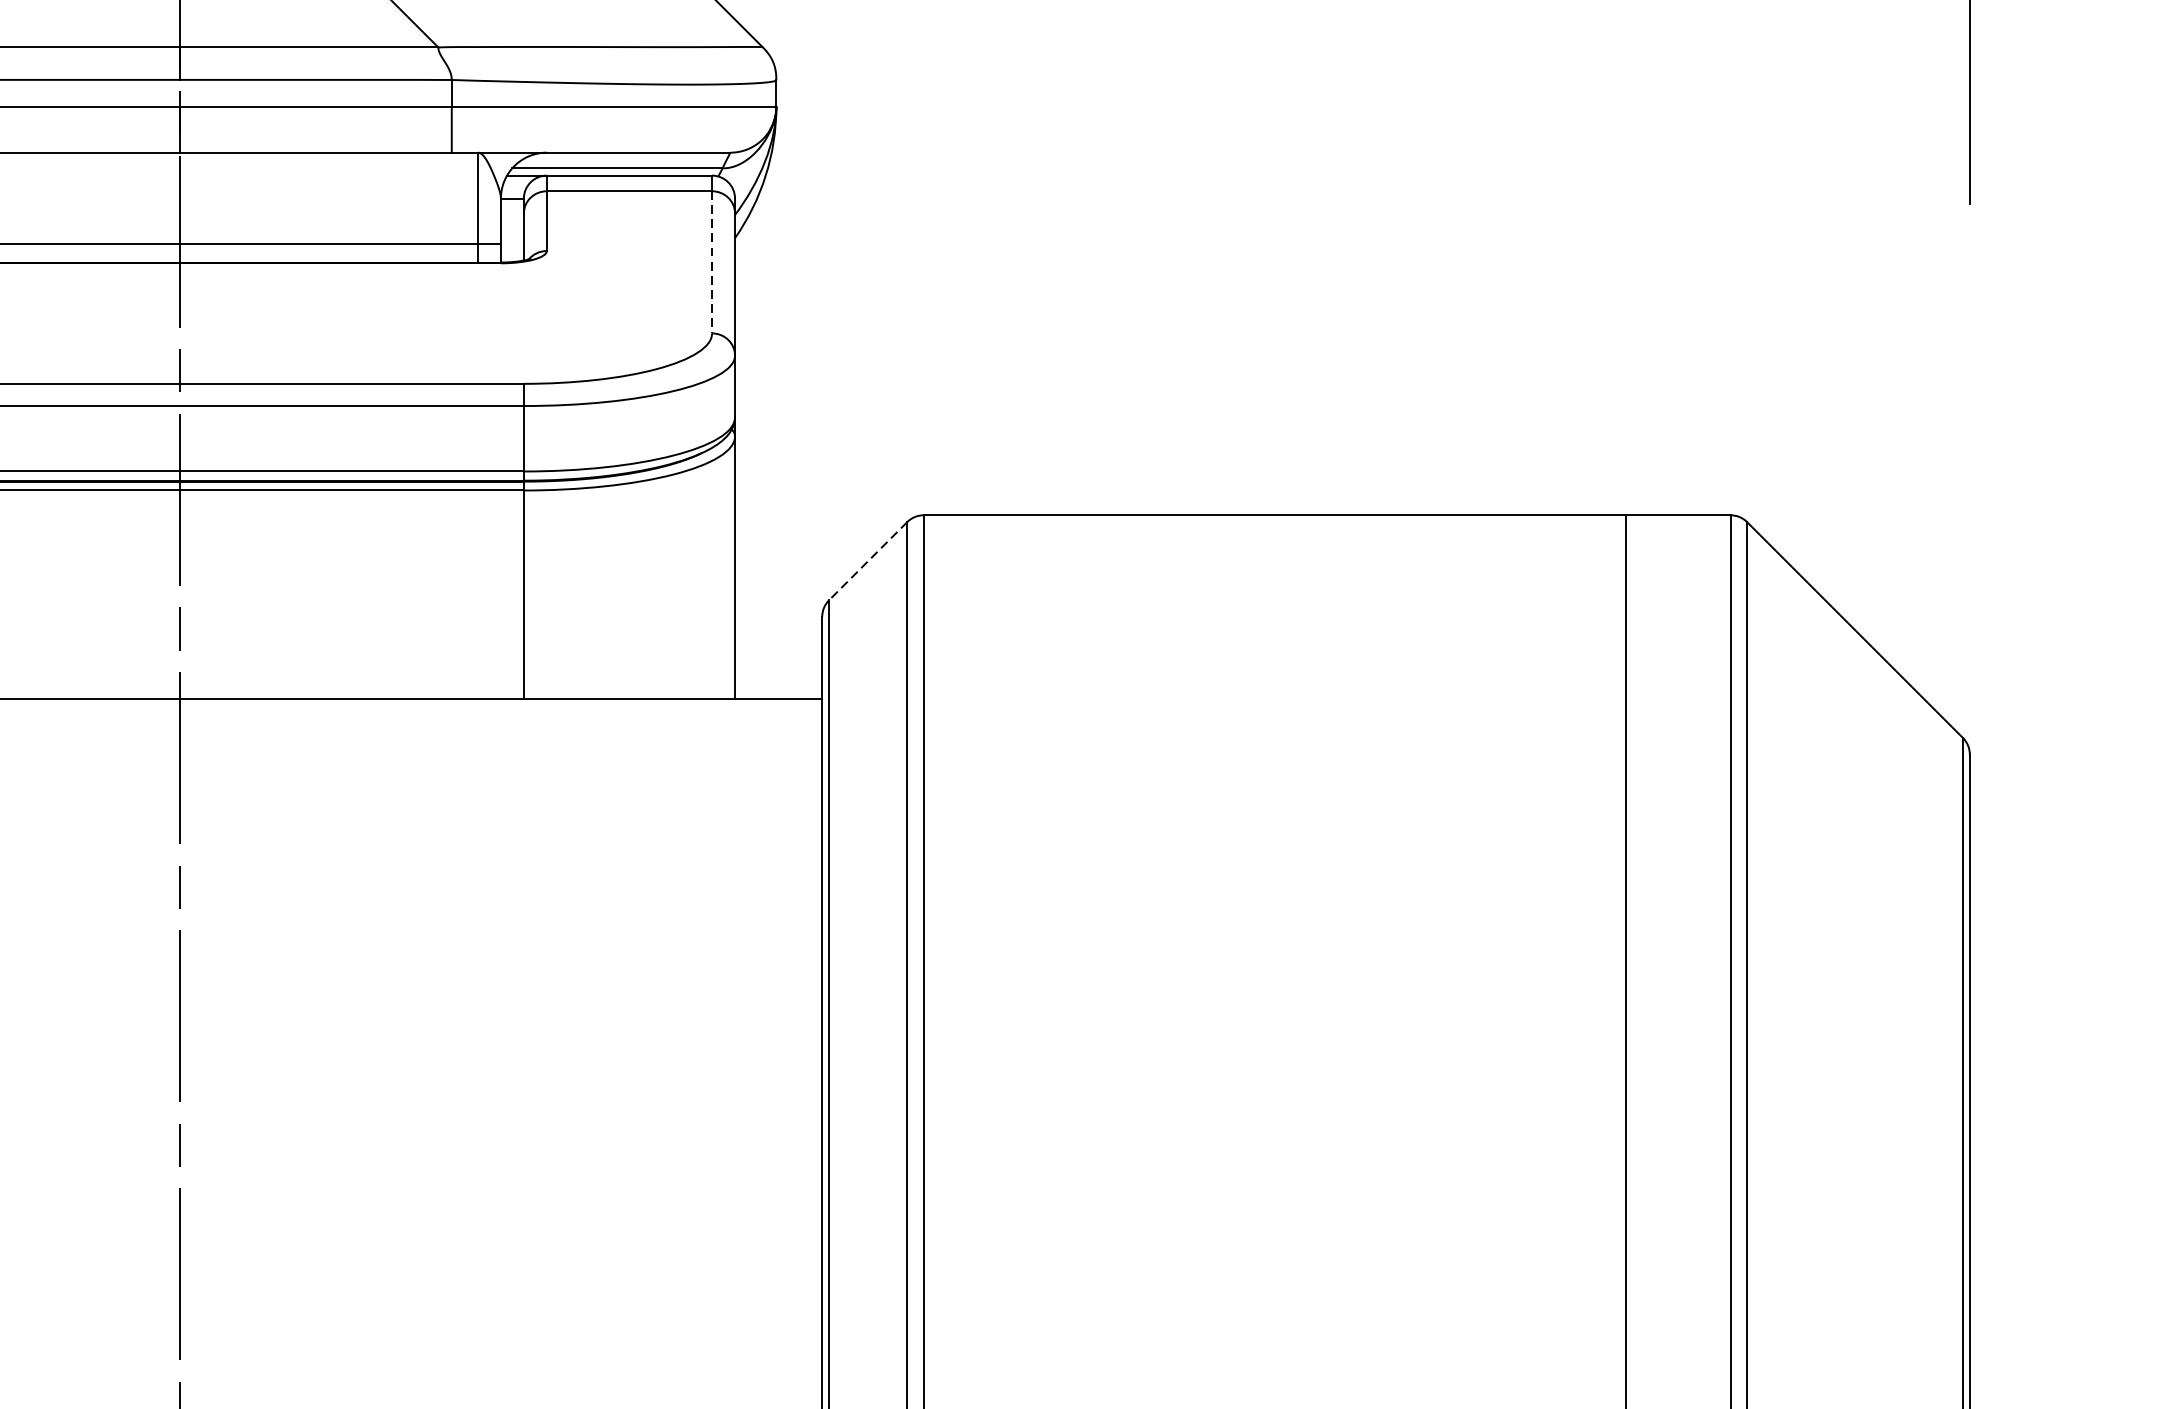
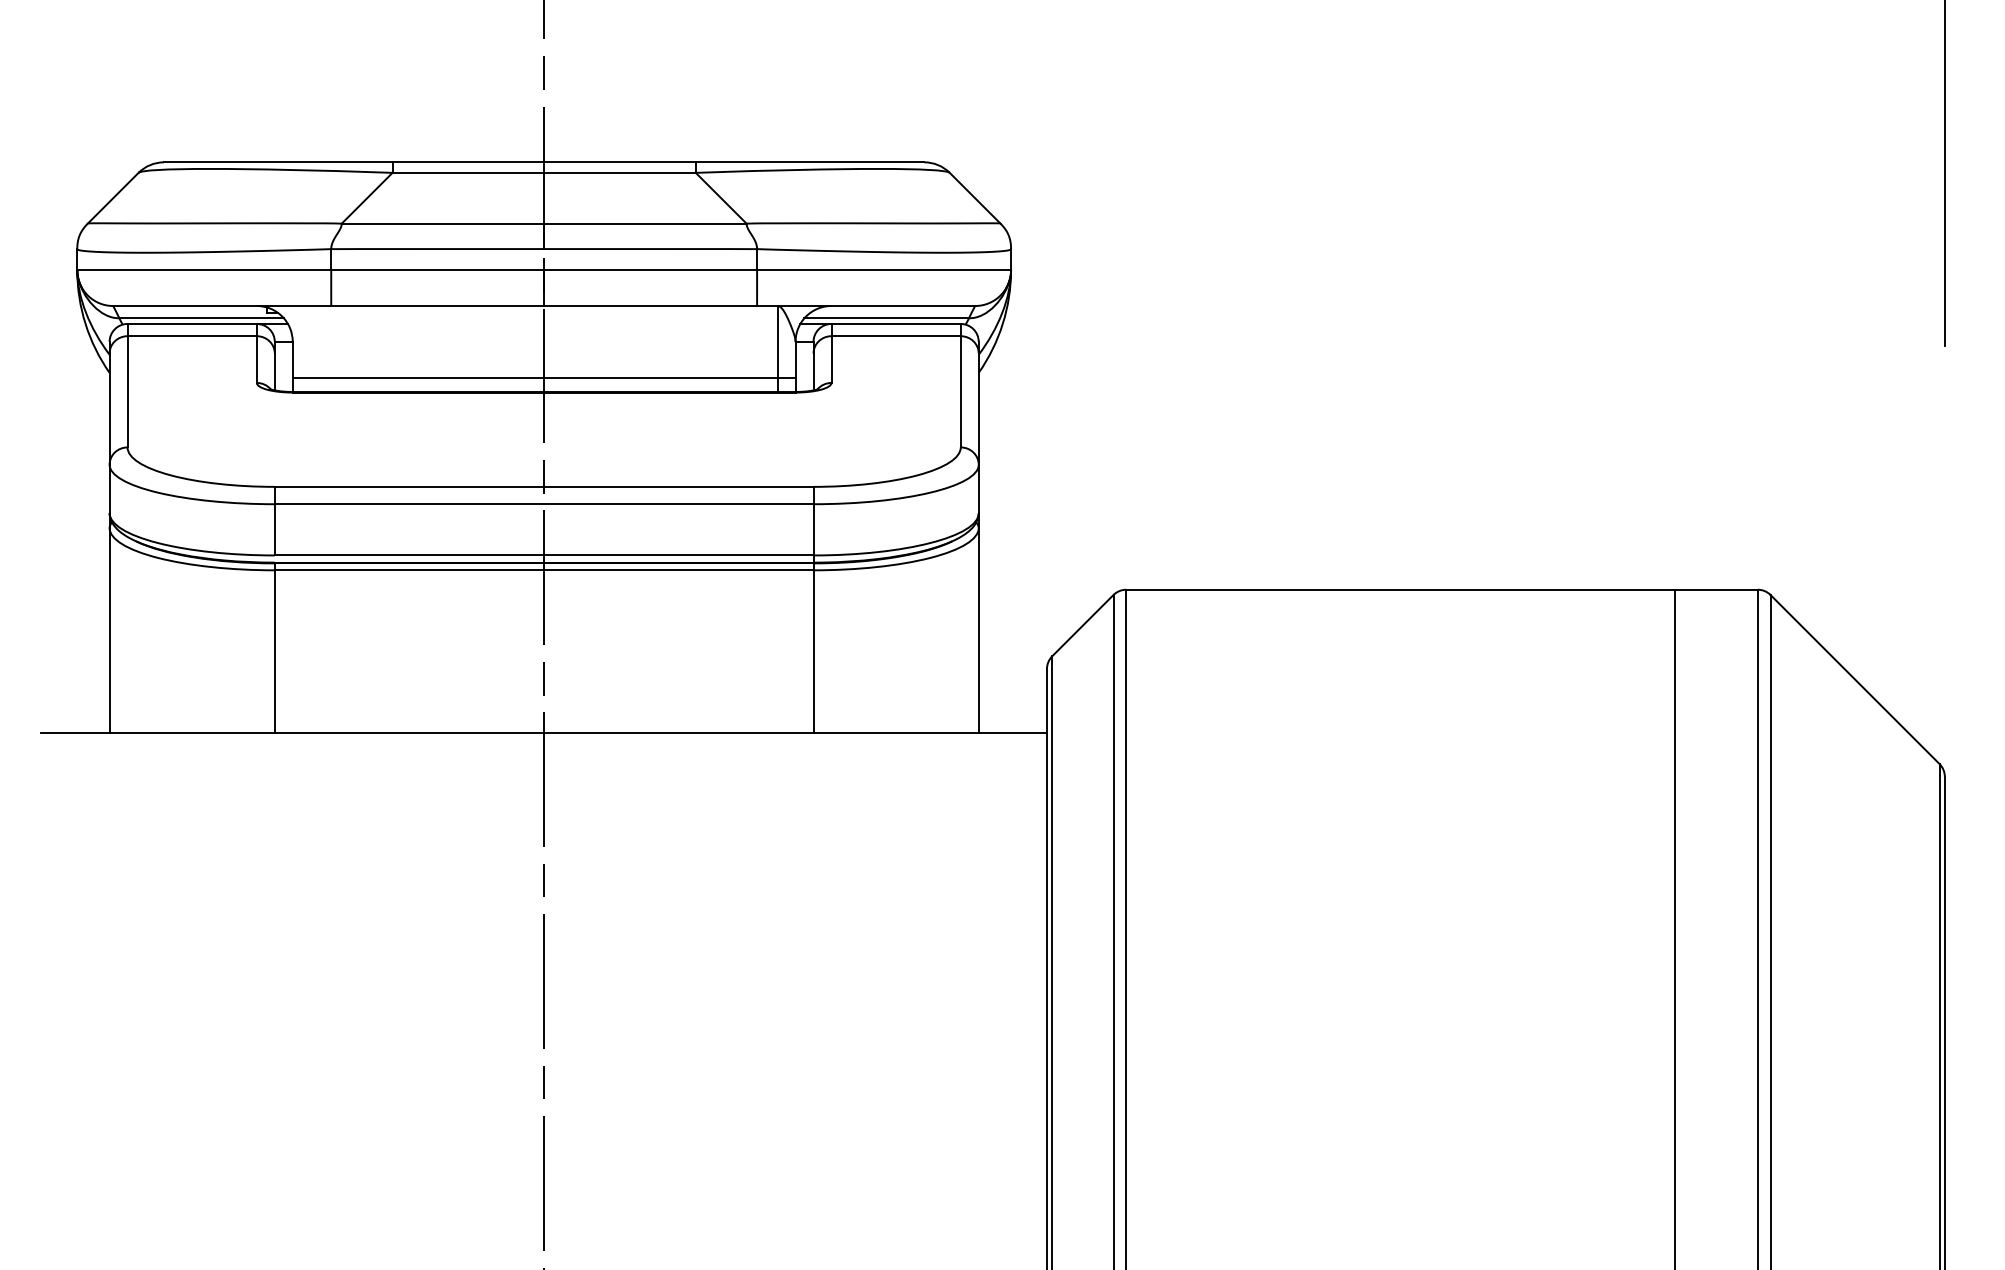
line: (711, 261) -> (960, 391), dashed -> solid
line: (867, 562) -> (1082, 626), dashed -> solid

